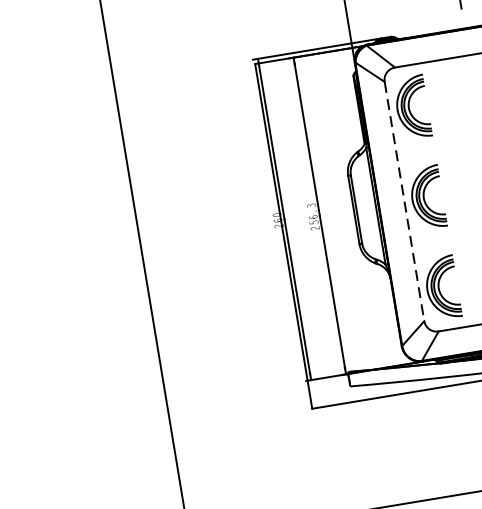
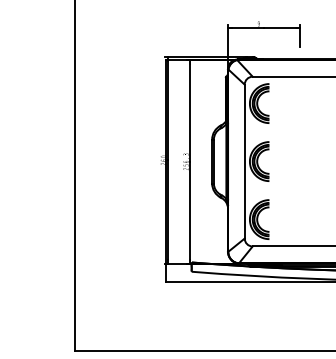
line: (404, 201) -> (244, 161), dashed -> solid

